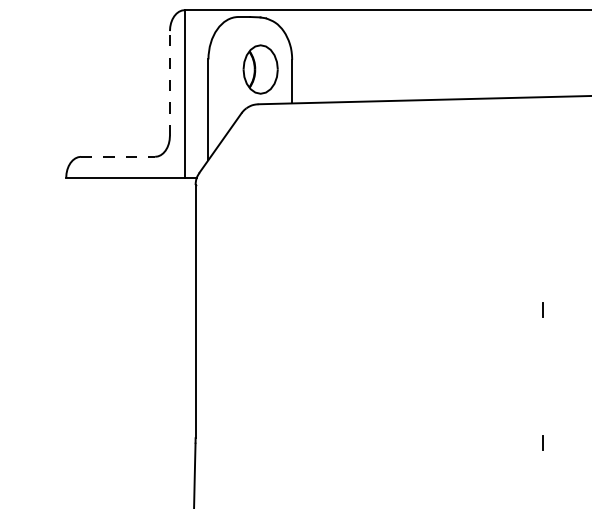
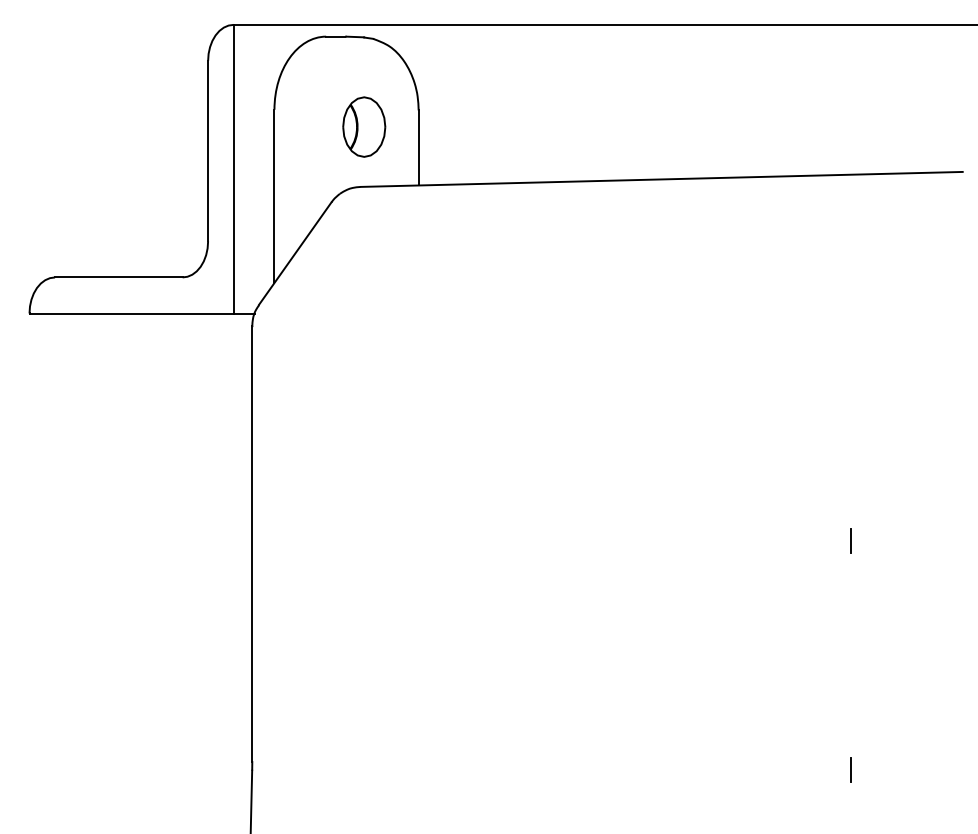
part: (260, 69) -> (364, 127), size x0.71
line: (169, 82) -> (207, 149), dashed -> solid
line: (118, 156) -> (119, 276), dashed -> solid

